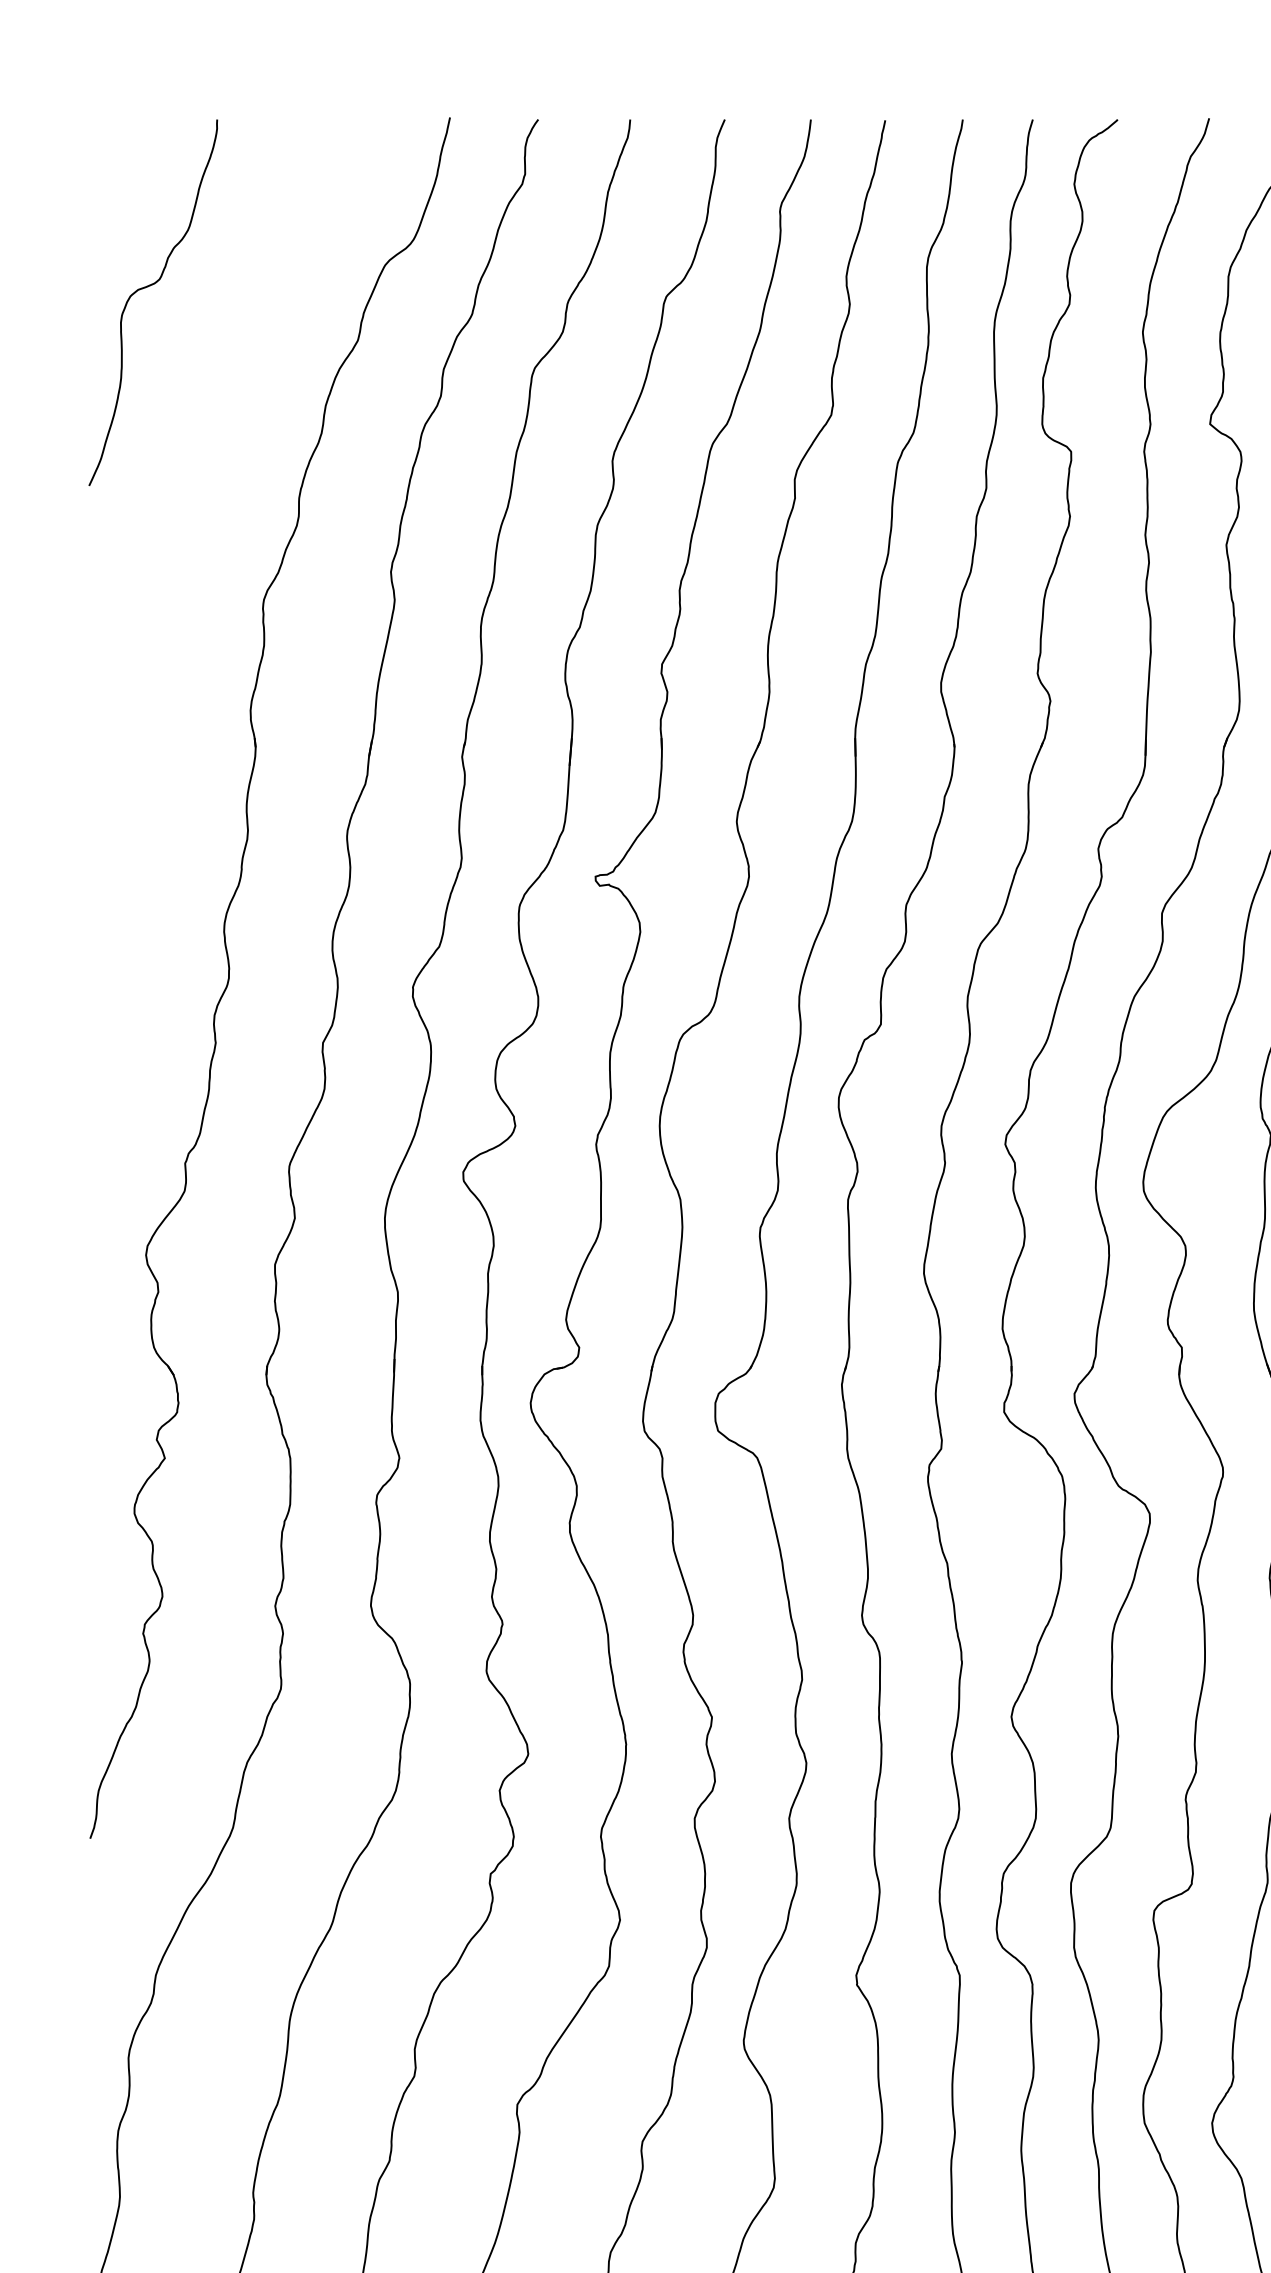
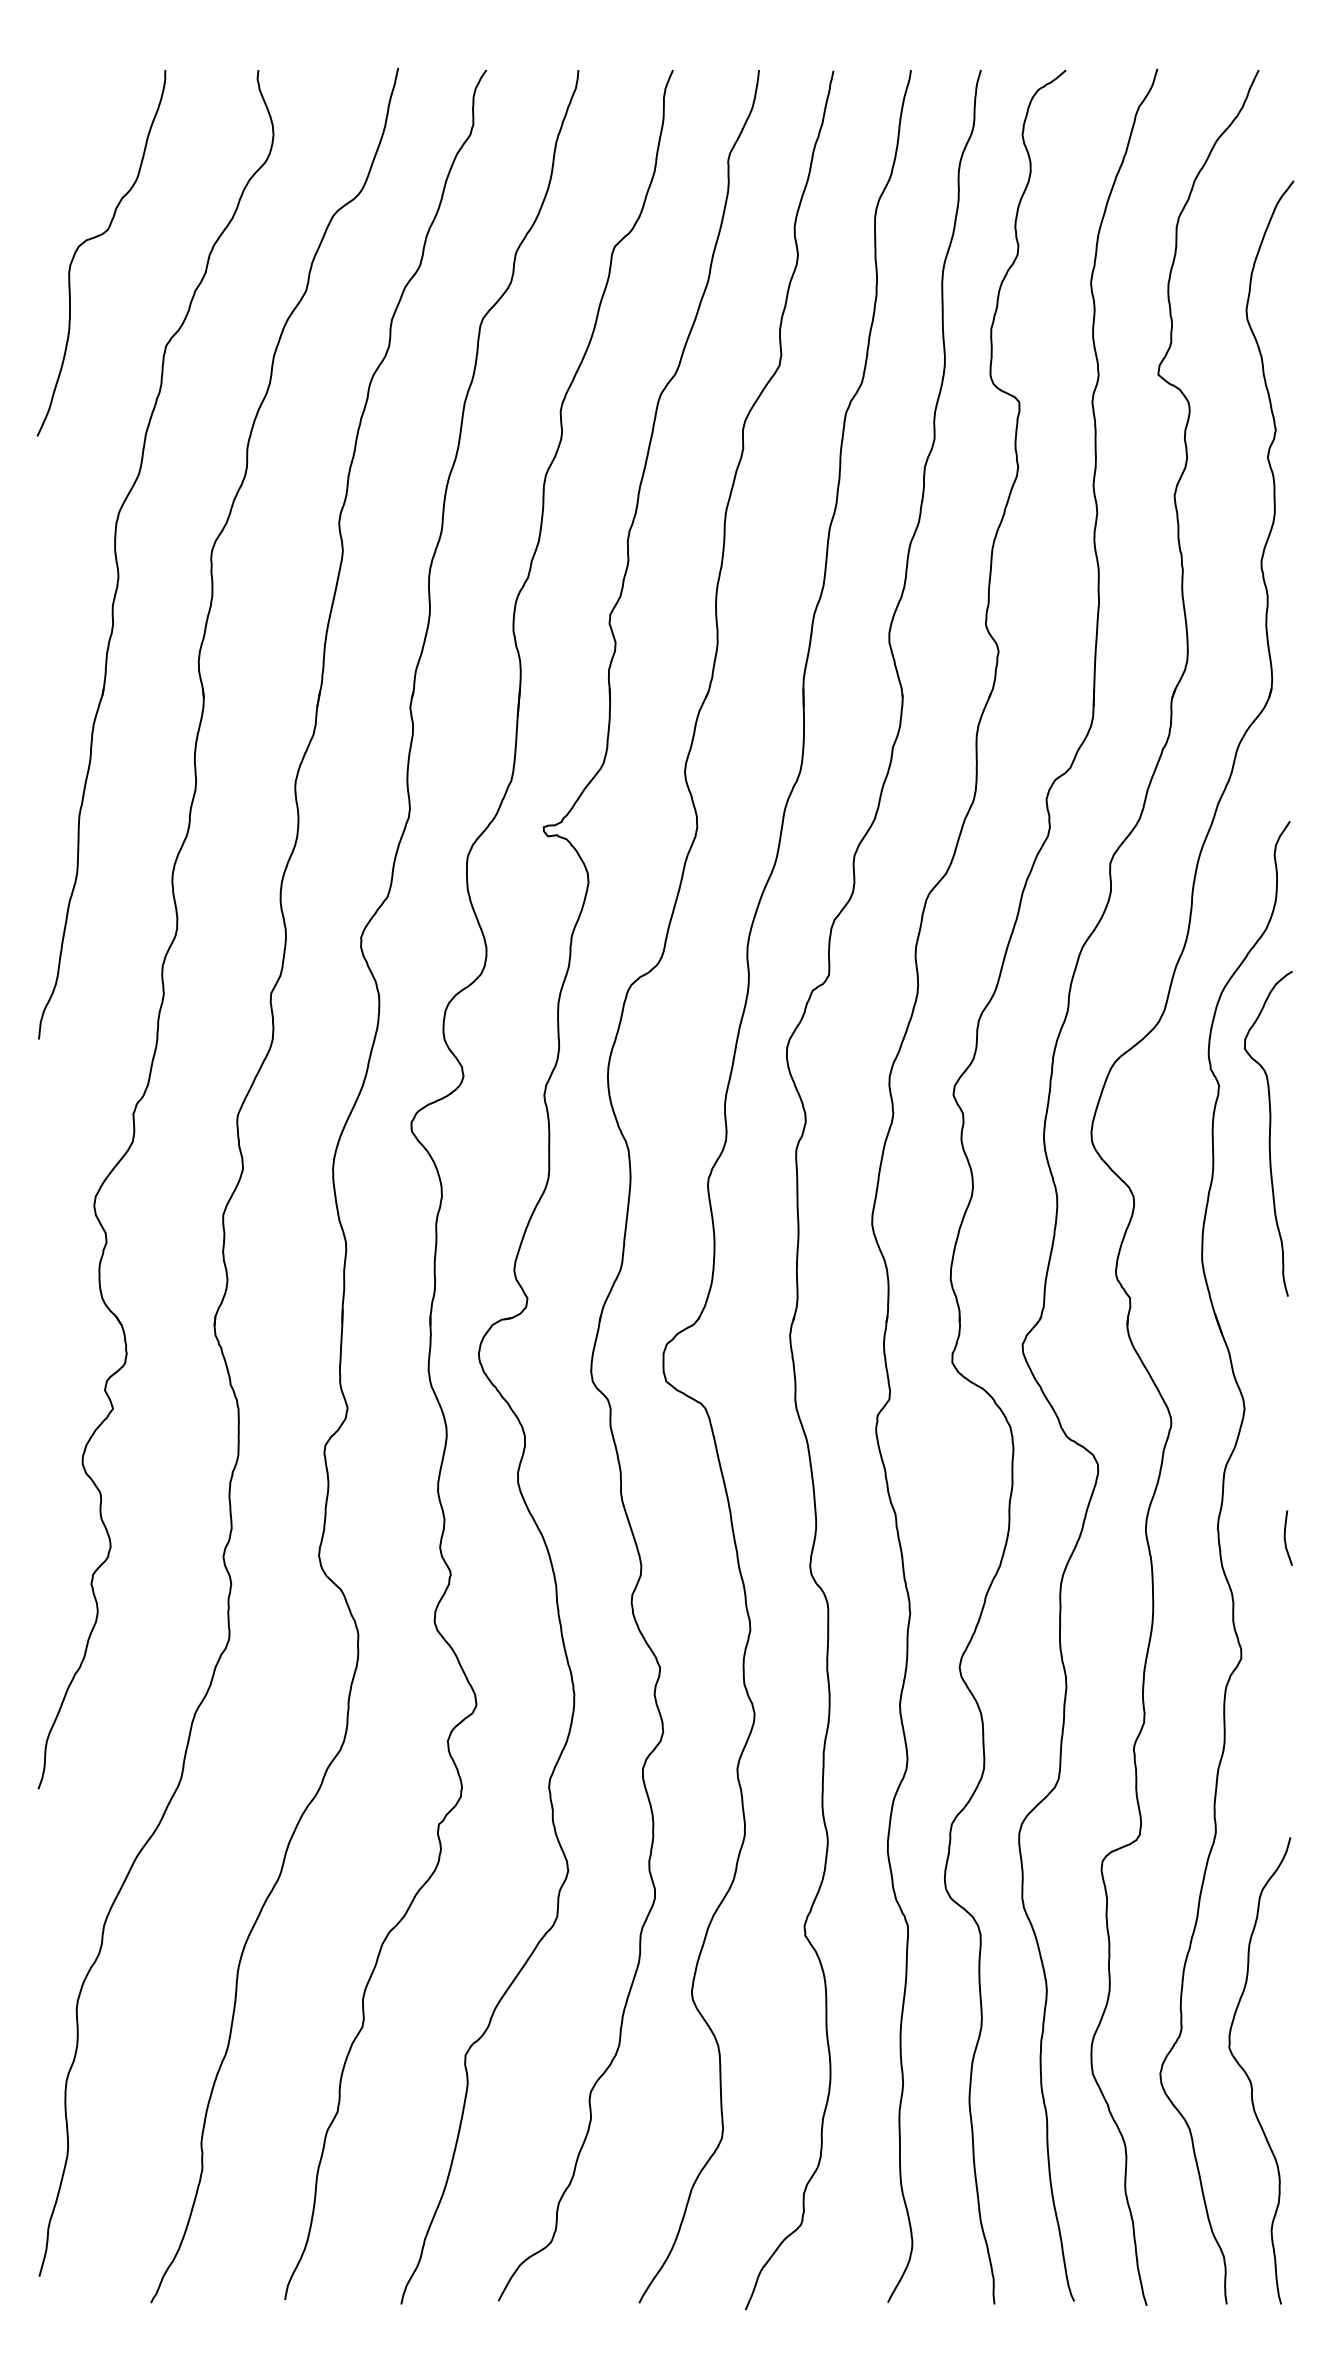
part: (169, 608) -> (117, 559), added

